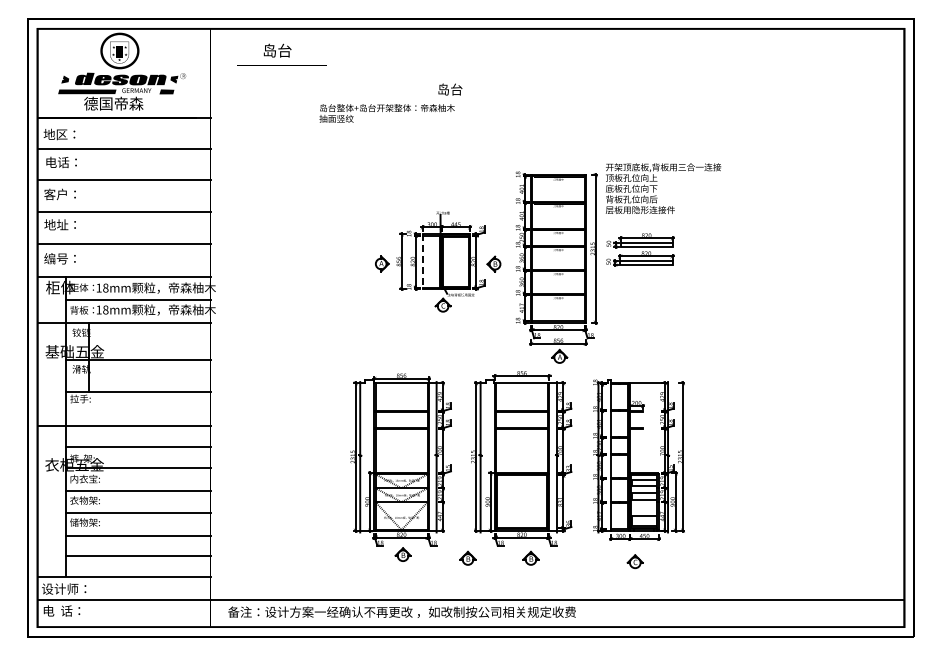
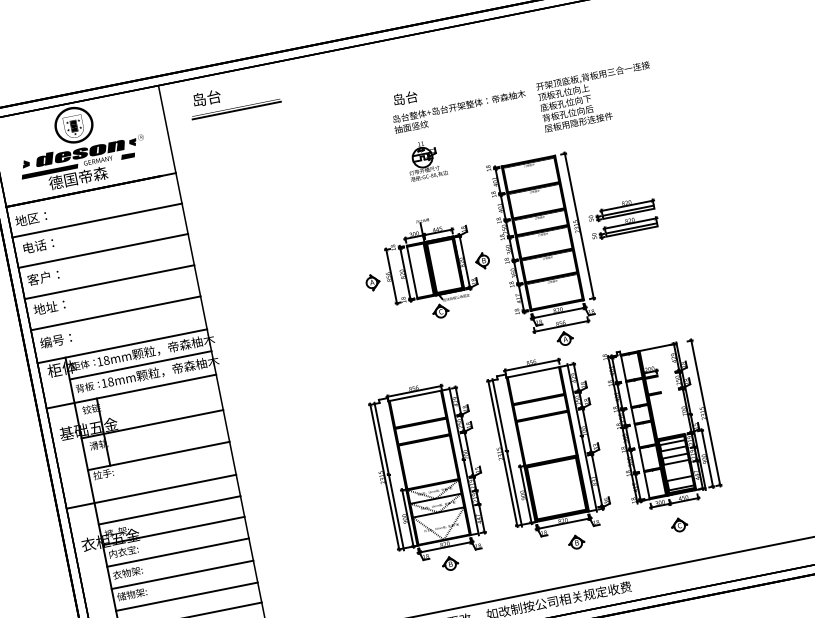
text: (277, 50) -> (206, 98), moved
line: (282, 68) -> (236, 110), added
text: (386, 113) -> (459, 111), moved
part: (458, 154) -> (426, 160), added
text: (663, 188) -> (597, 96), moved
line: (422, 262) -> (412, 273), dashed -> solid
part: (467, 557) -> (514, 553), removed

